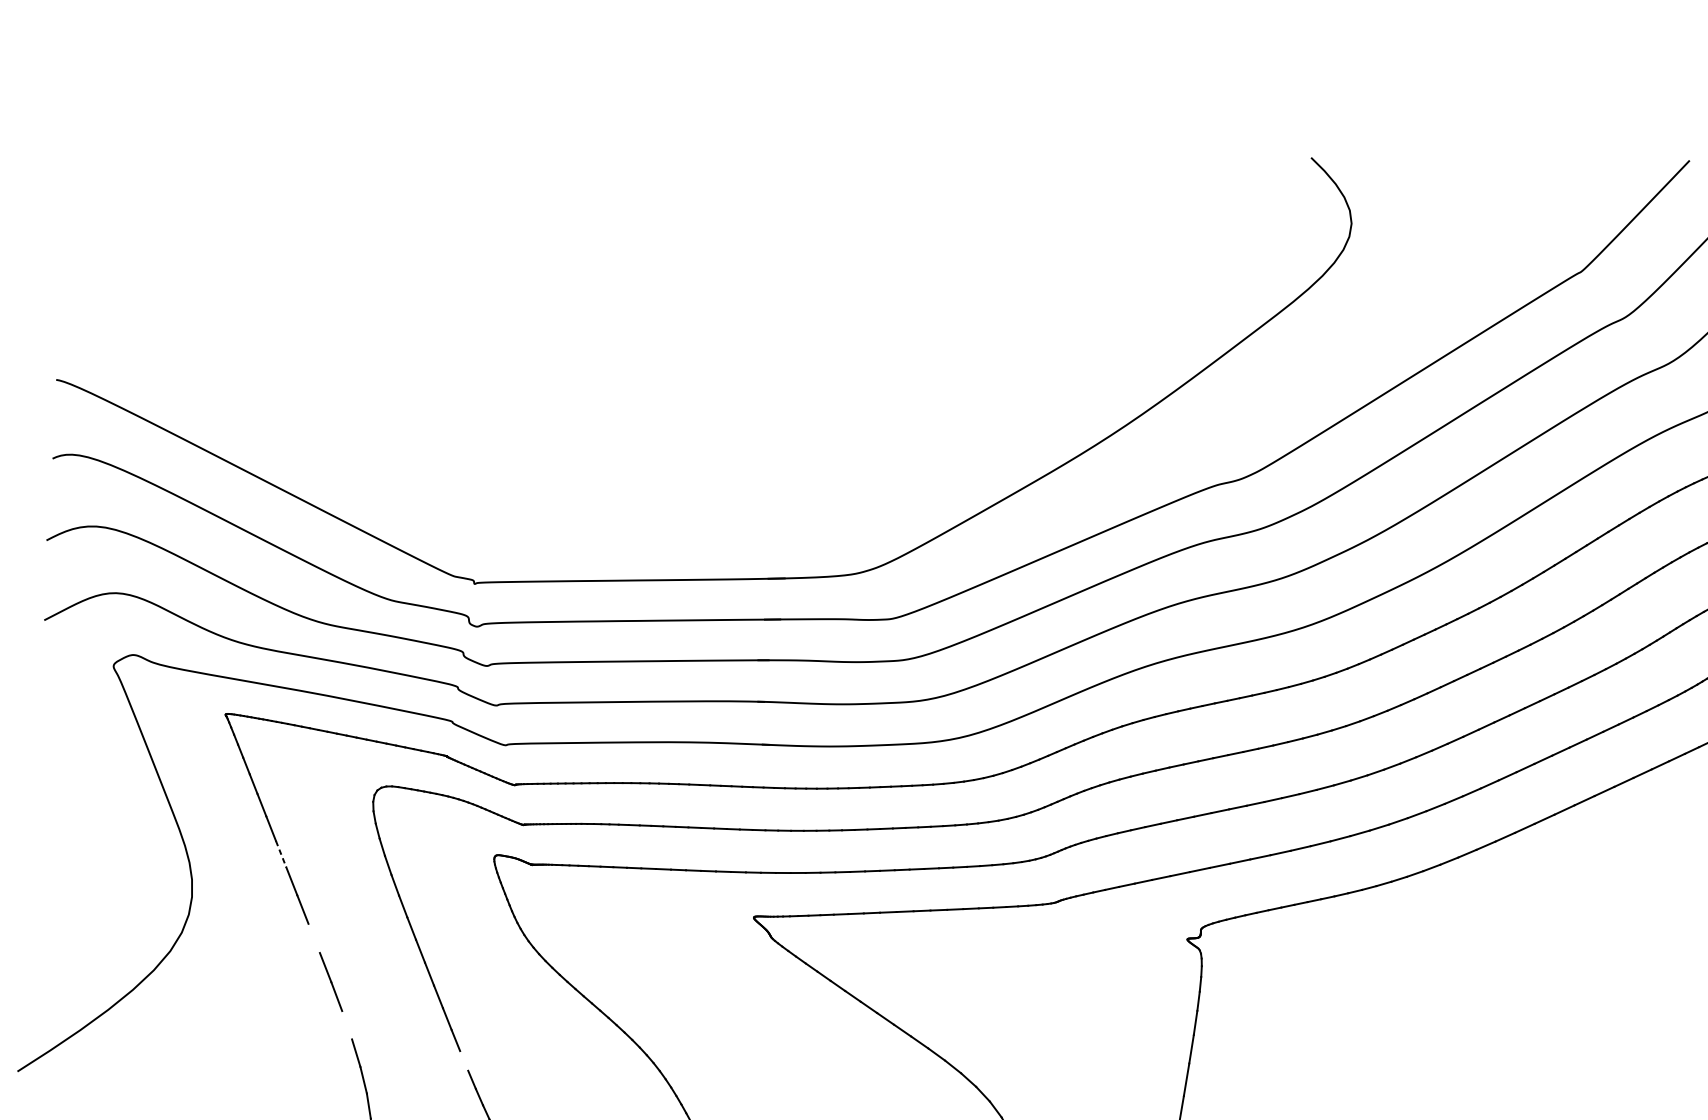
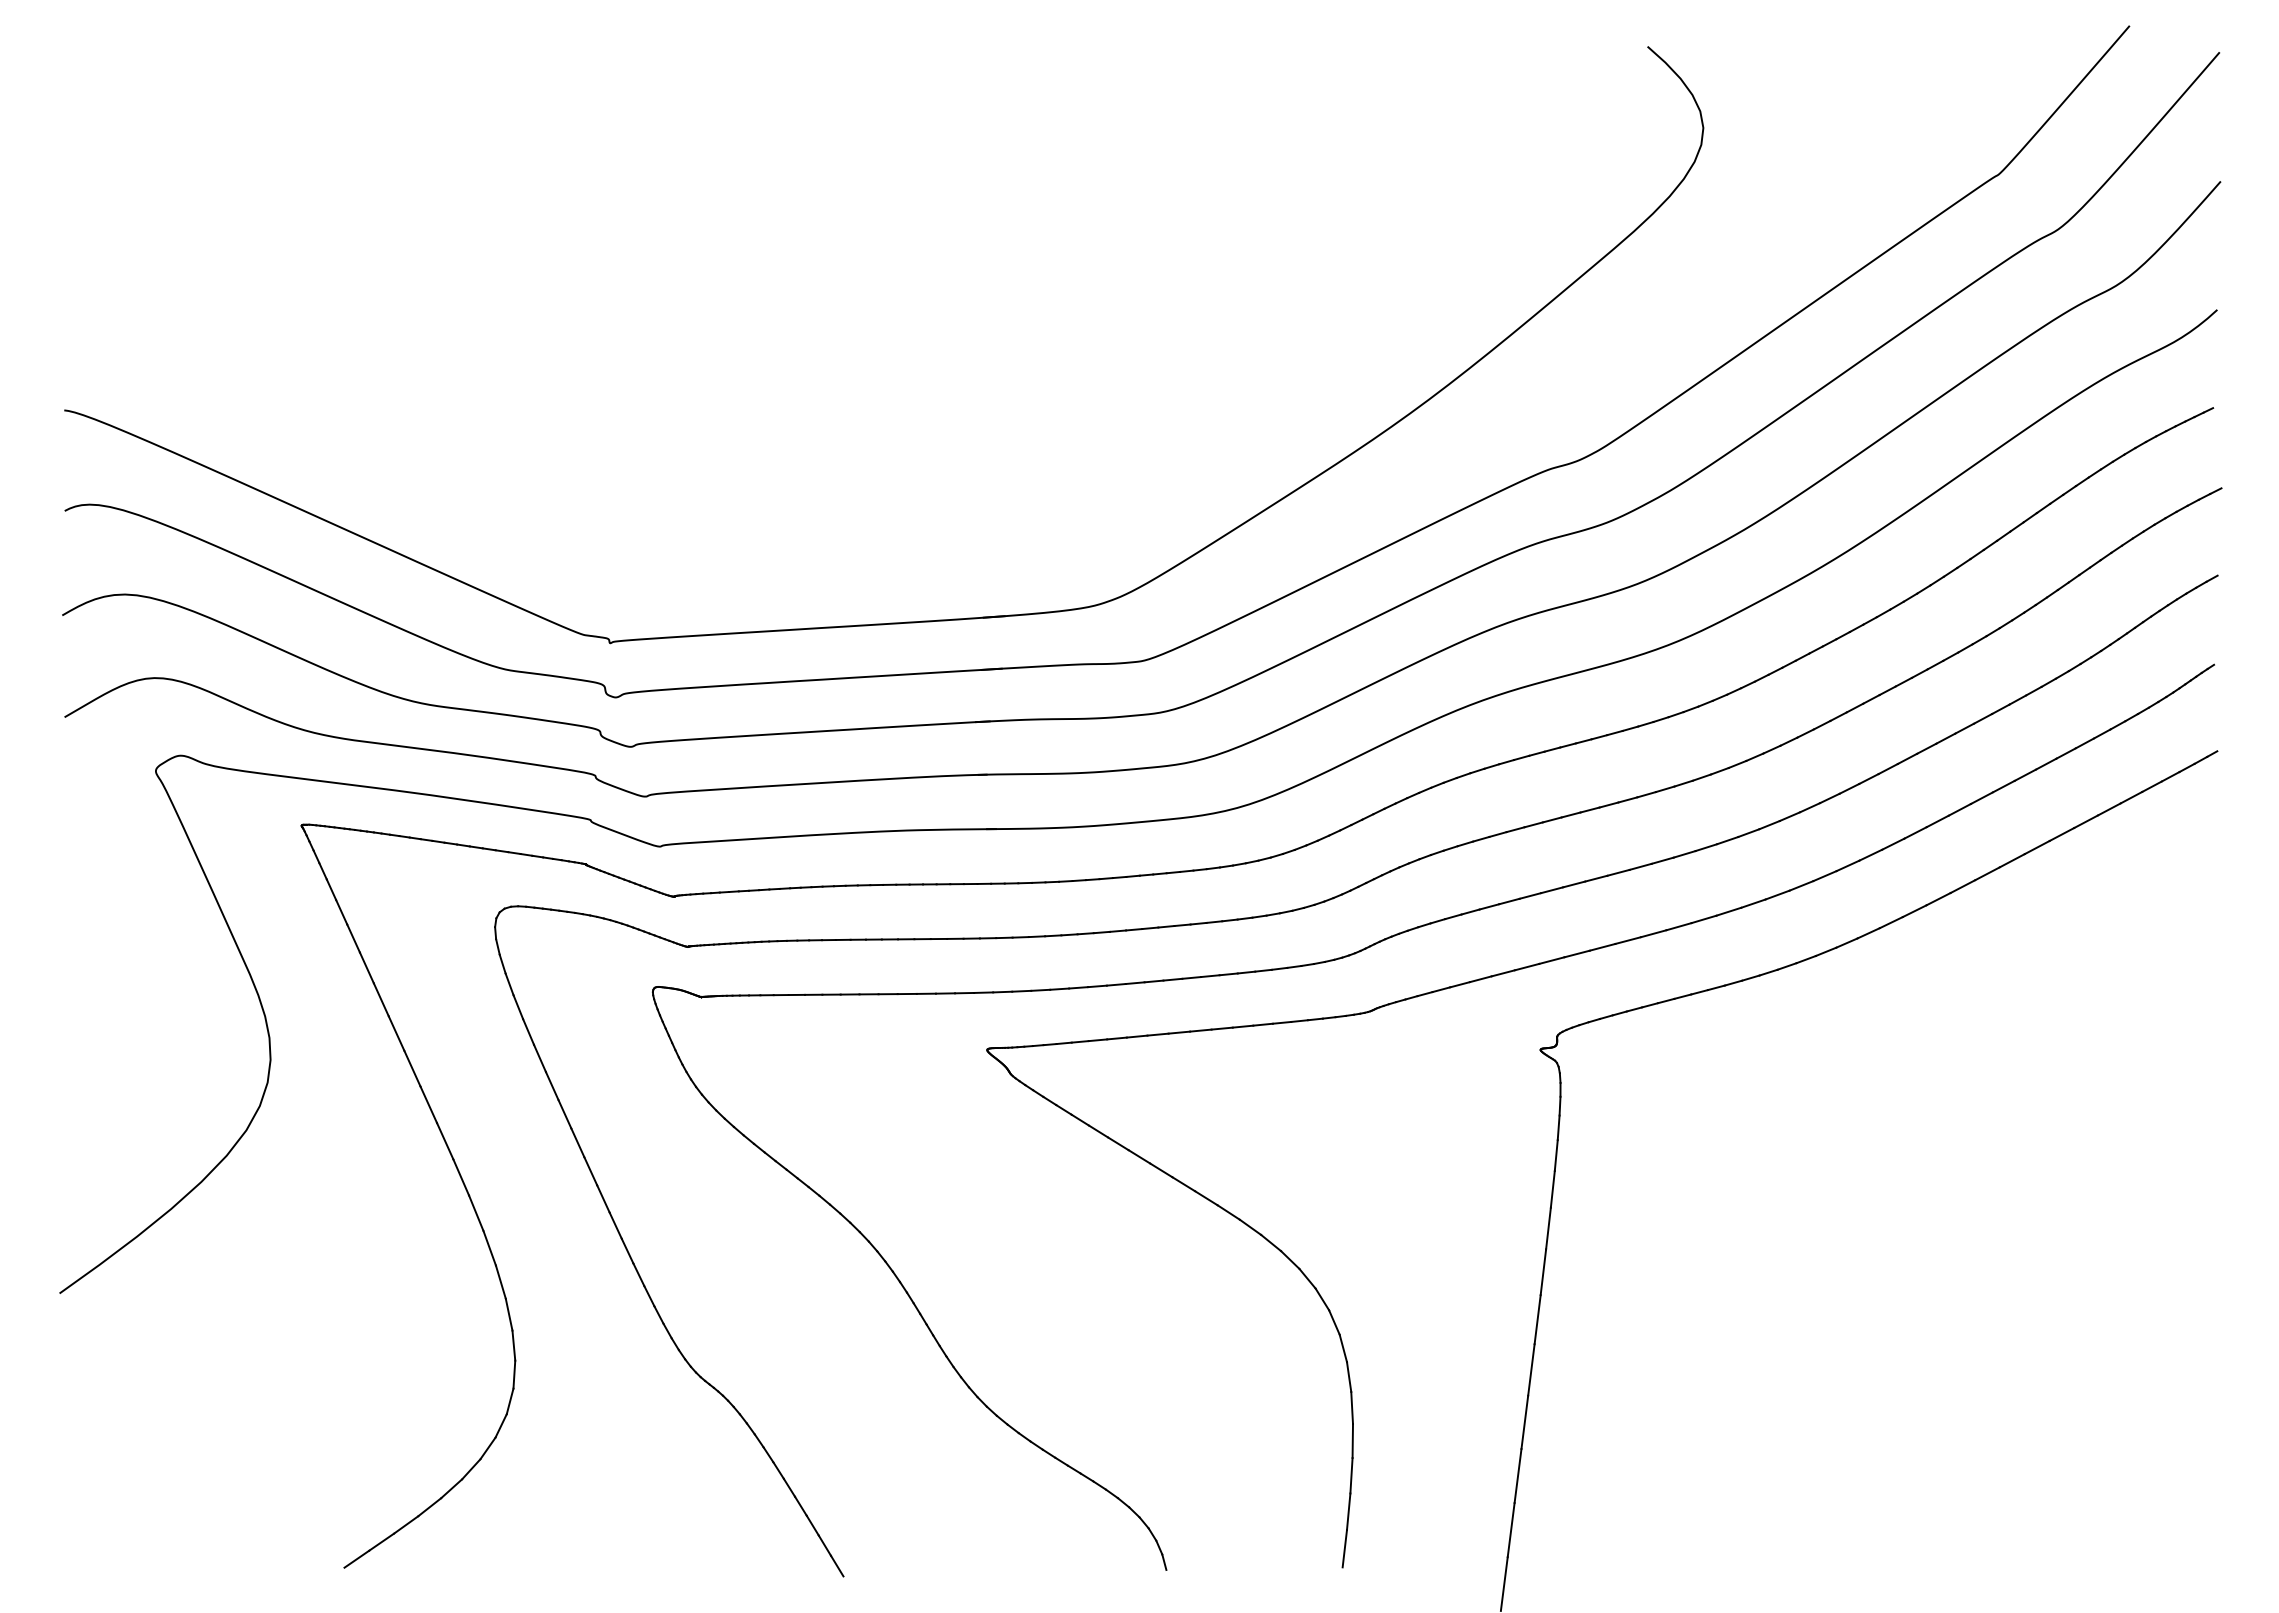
line: (281, 854) -> (381, 1000), dashed -> solid
line: (314, 938) -> (428, 1104), added
line: (347, 1024) -> (476, 1212), added
line: (464, 1060) -> (627, 1250), added

